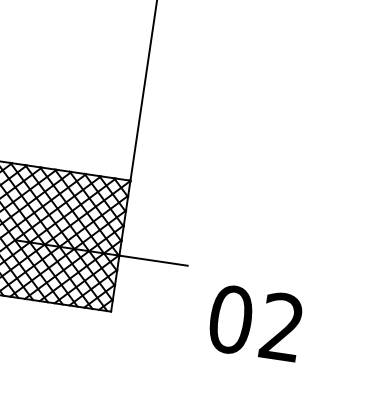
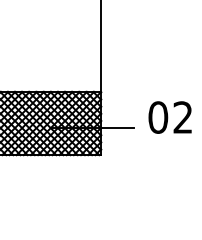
text: (254, 322) -> (169, 117), moved

